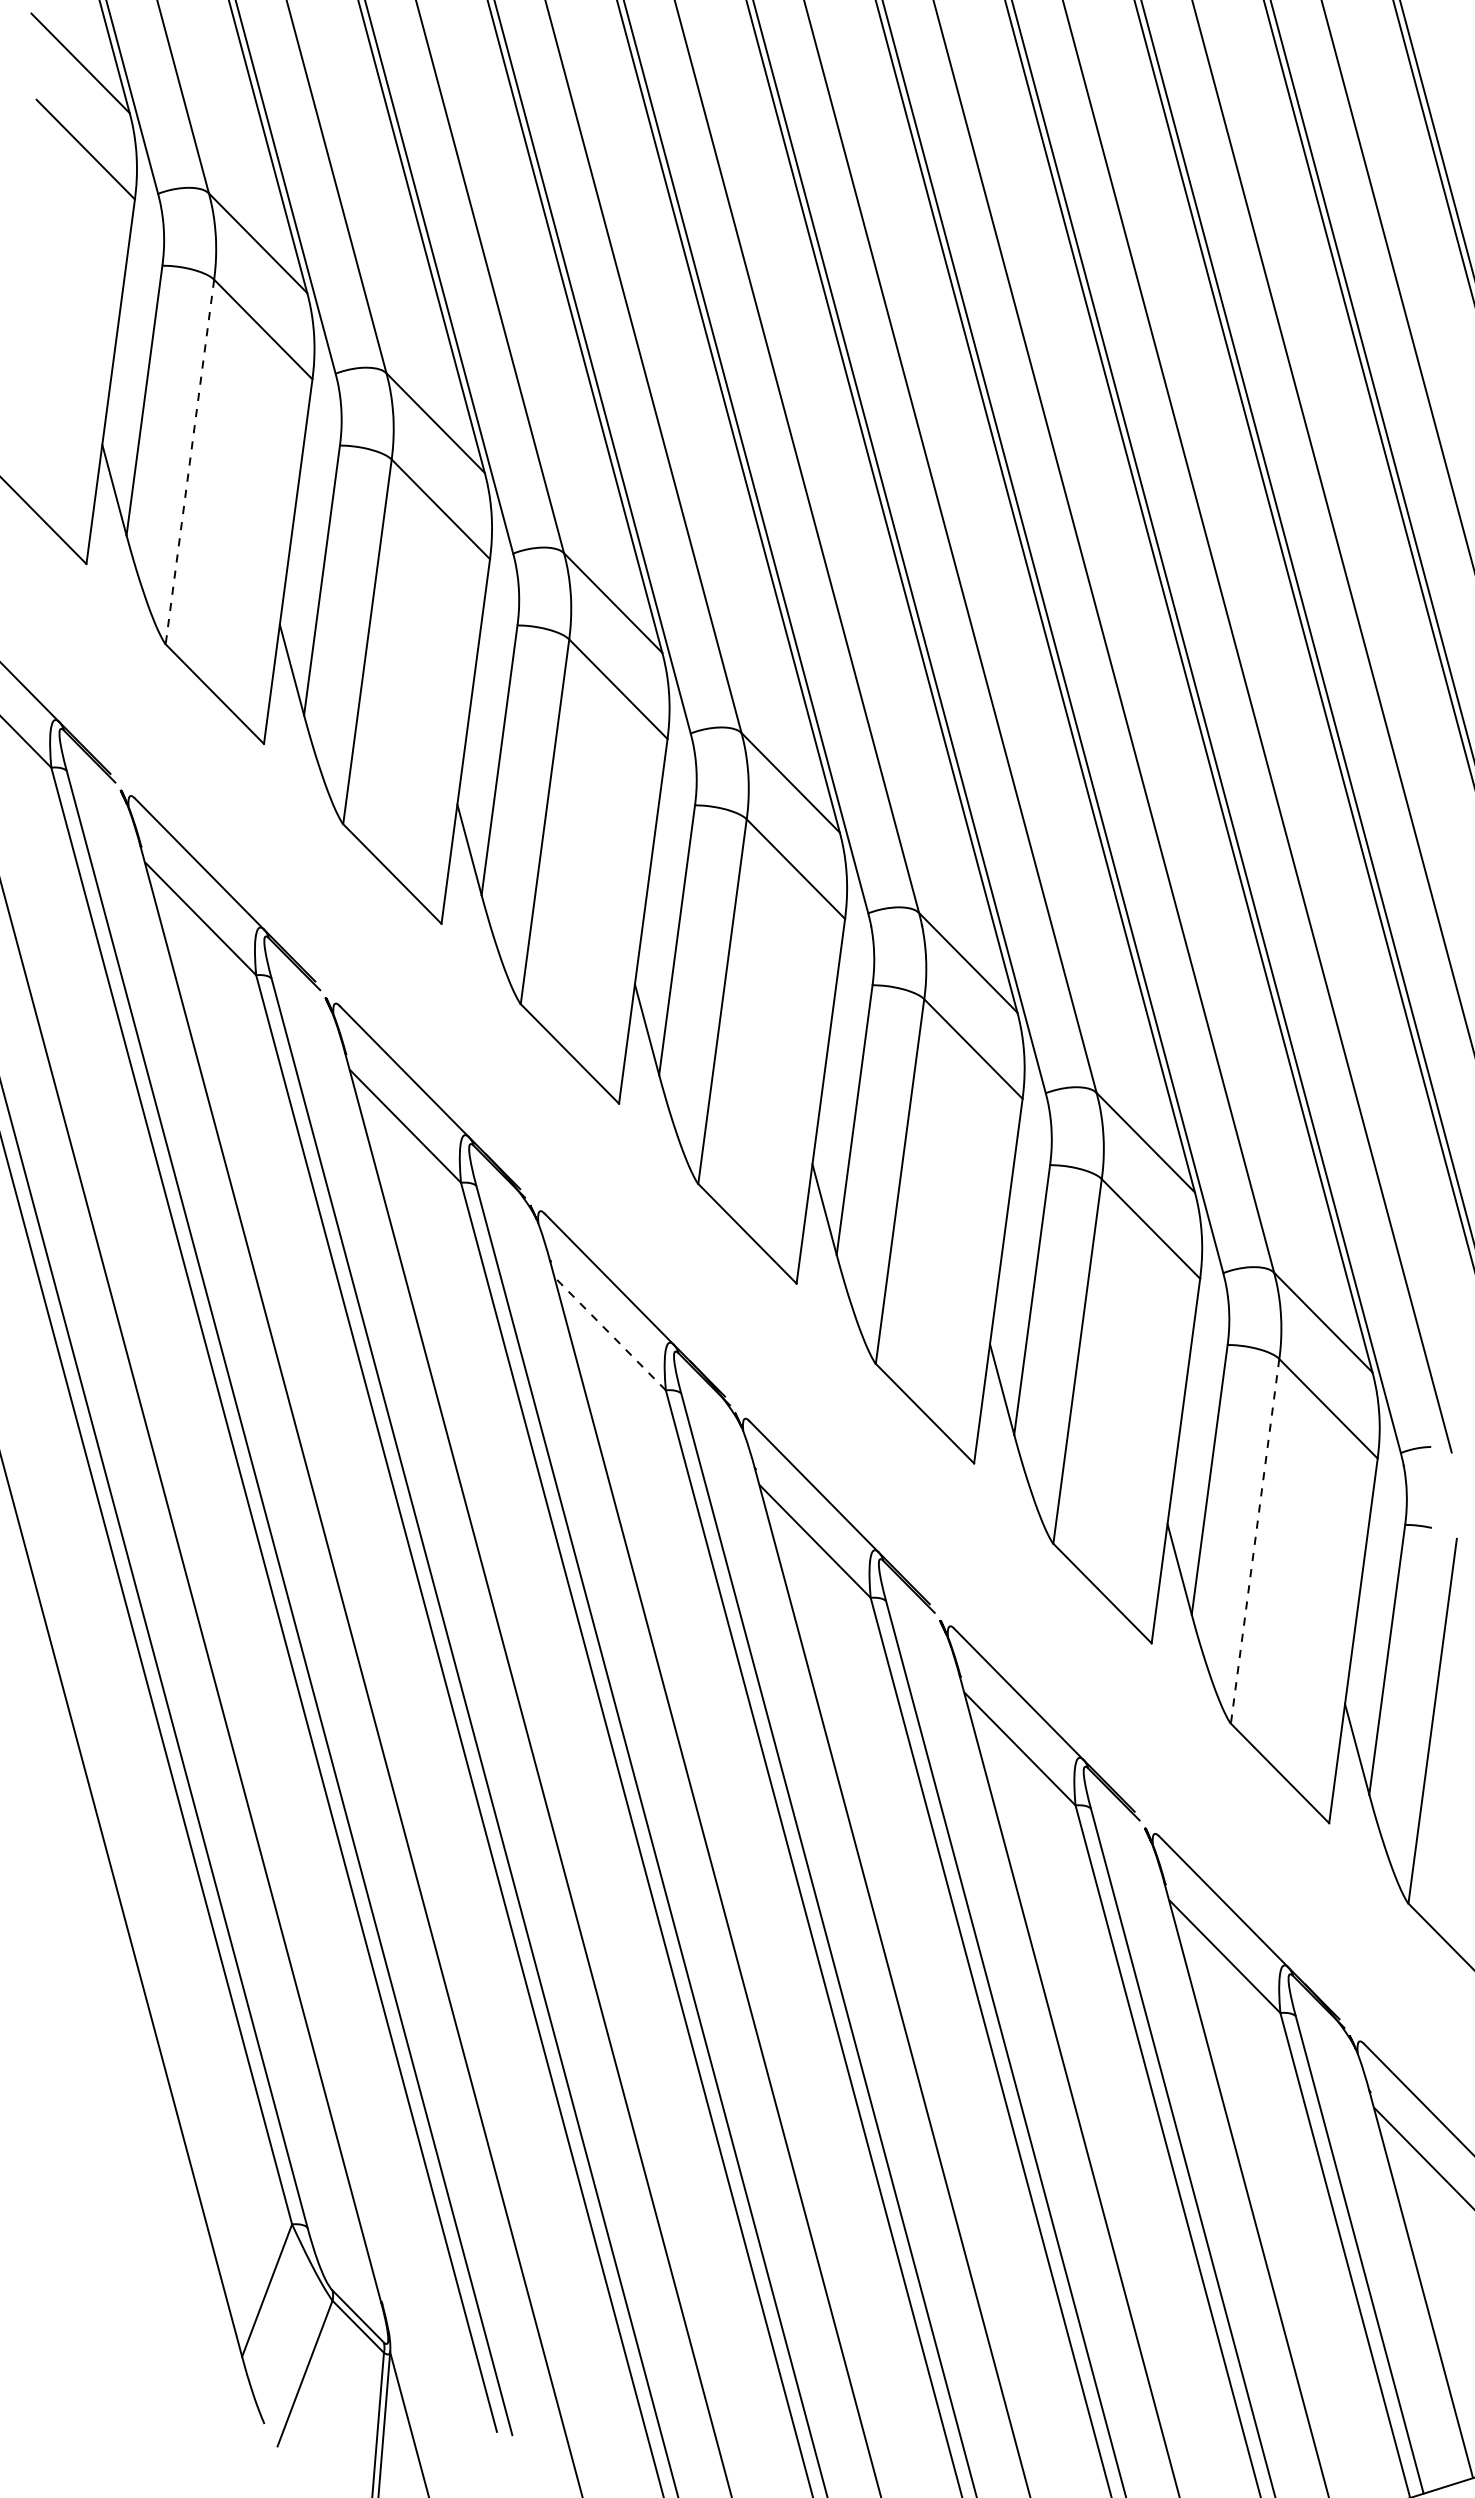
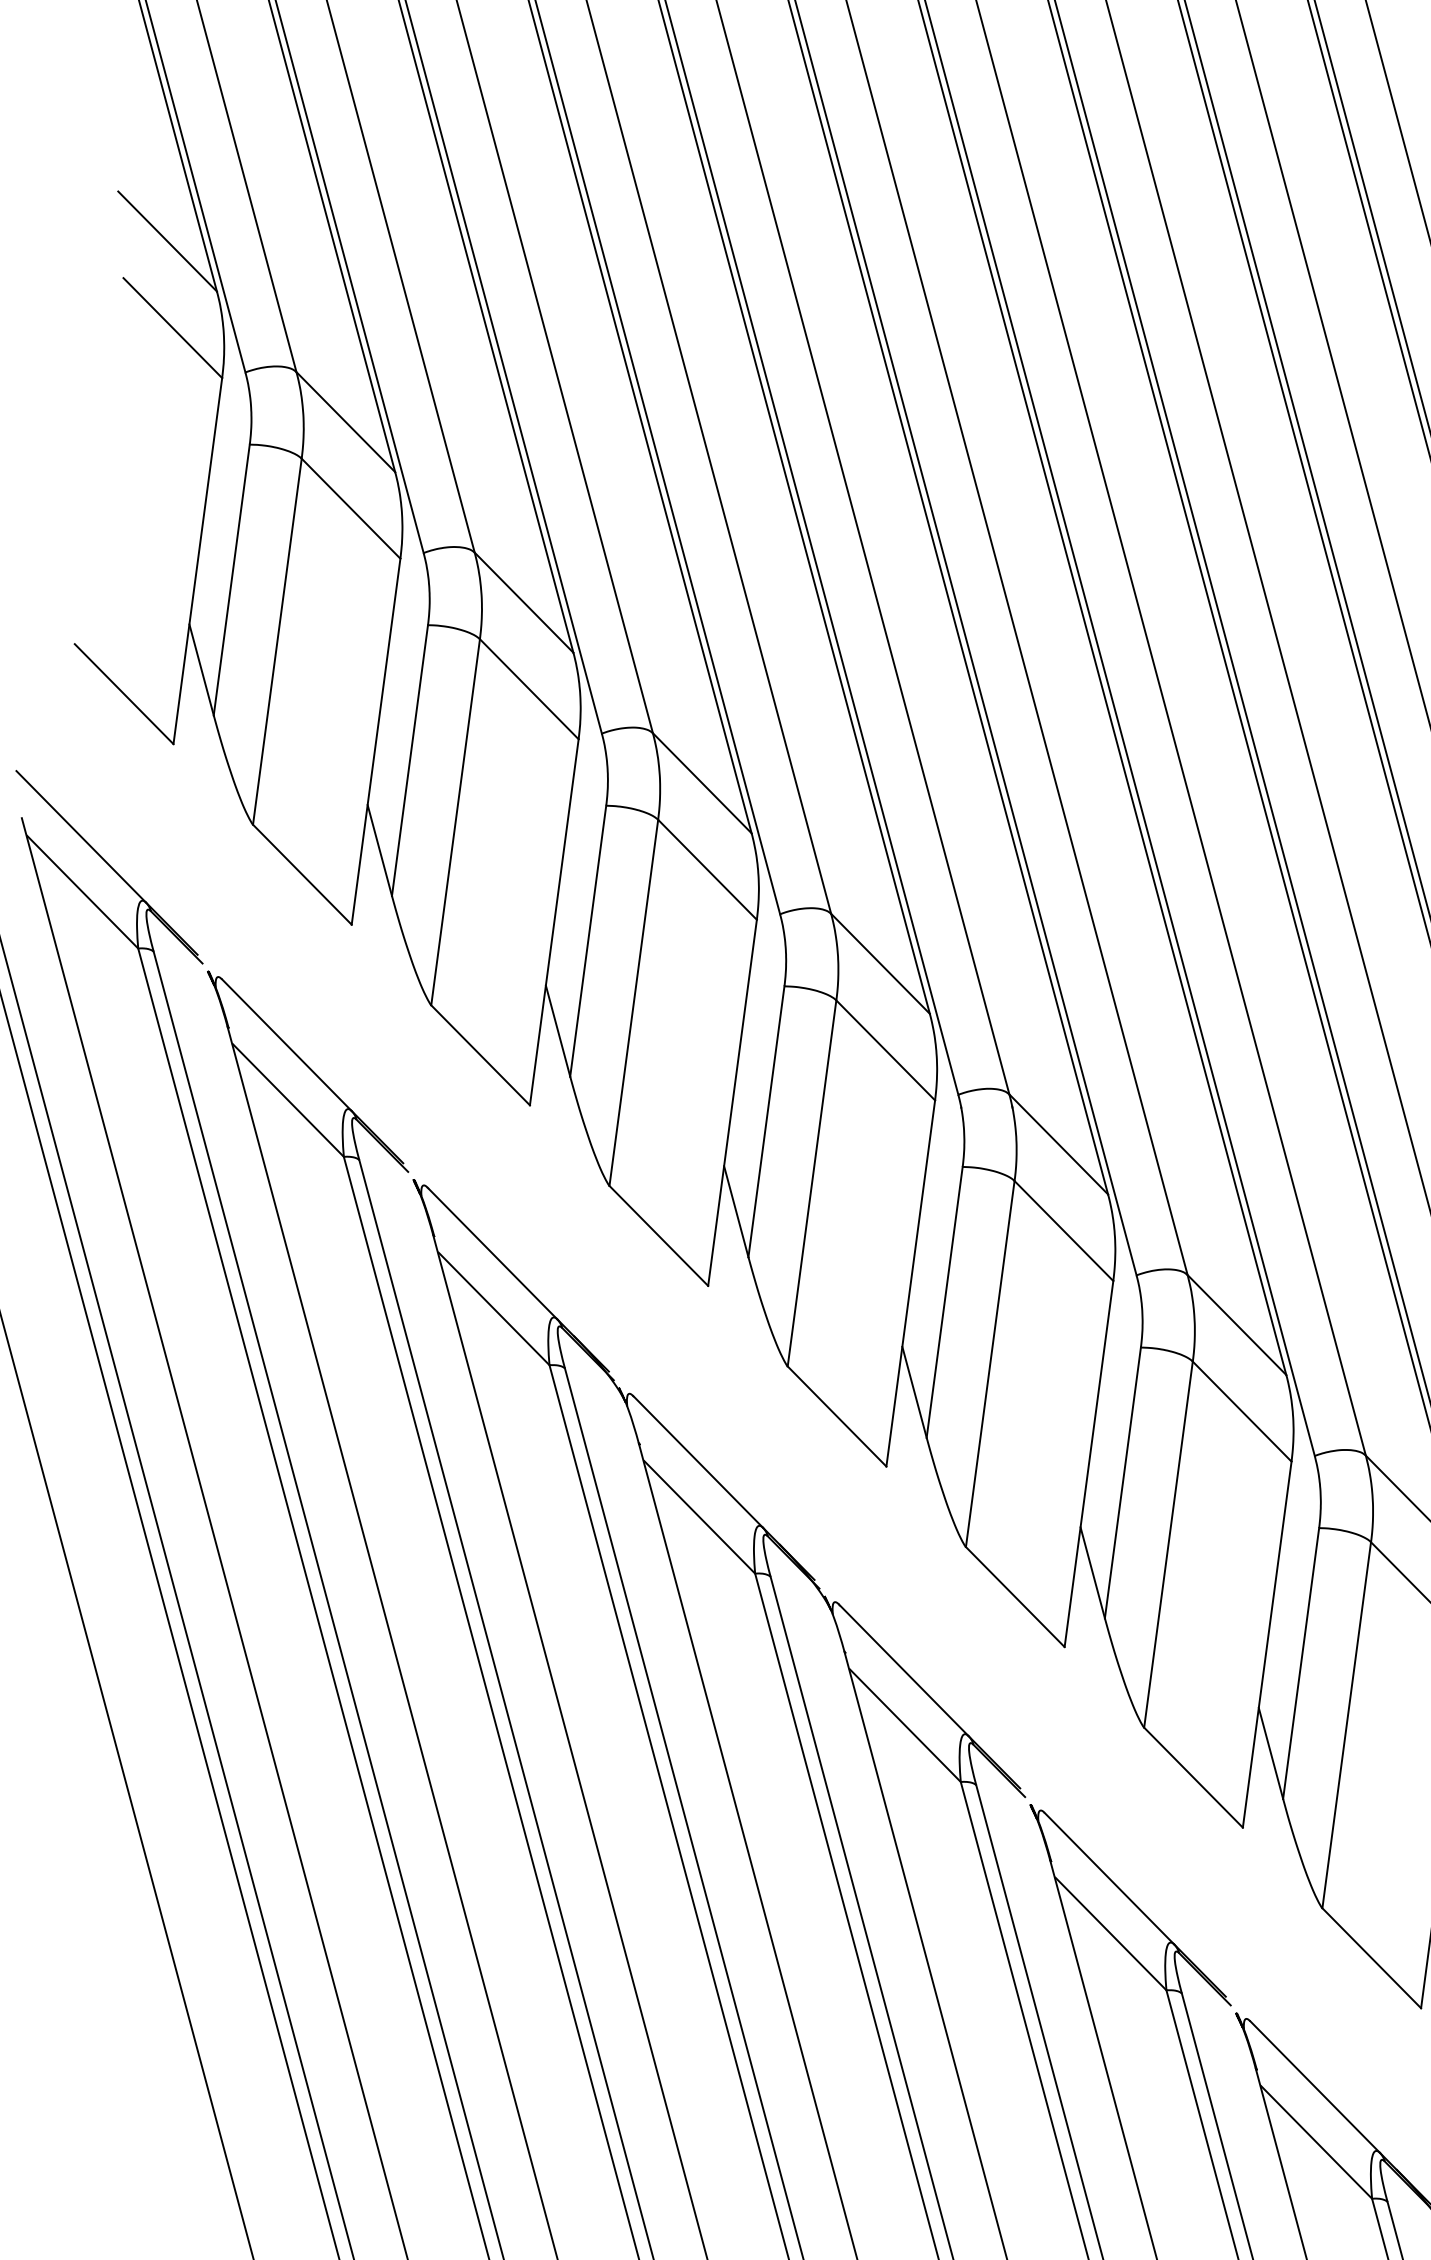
line: (189, 462) -> (276, 642), dashed -> solid
line: (610, 1334) -> (699, 1517), dashed -> solid
line: (1255, 1541) -> (1347, 1725), dashed -> solid

